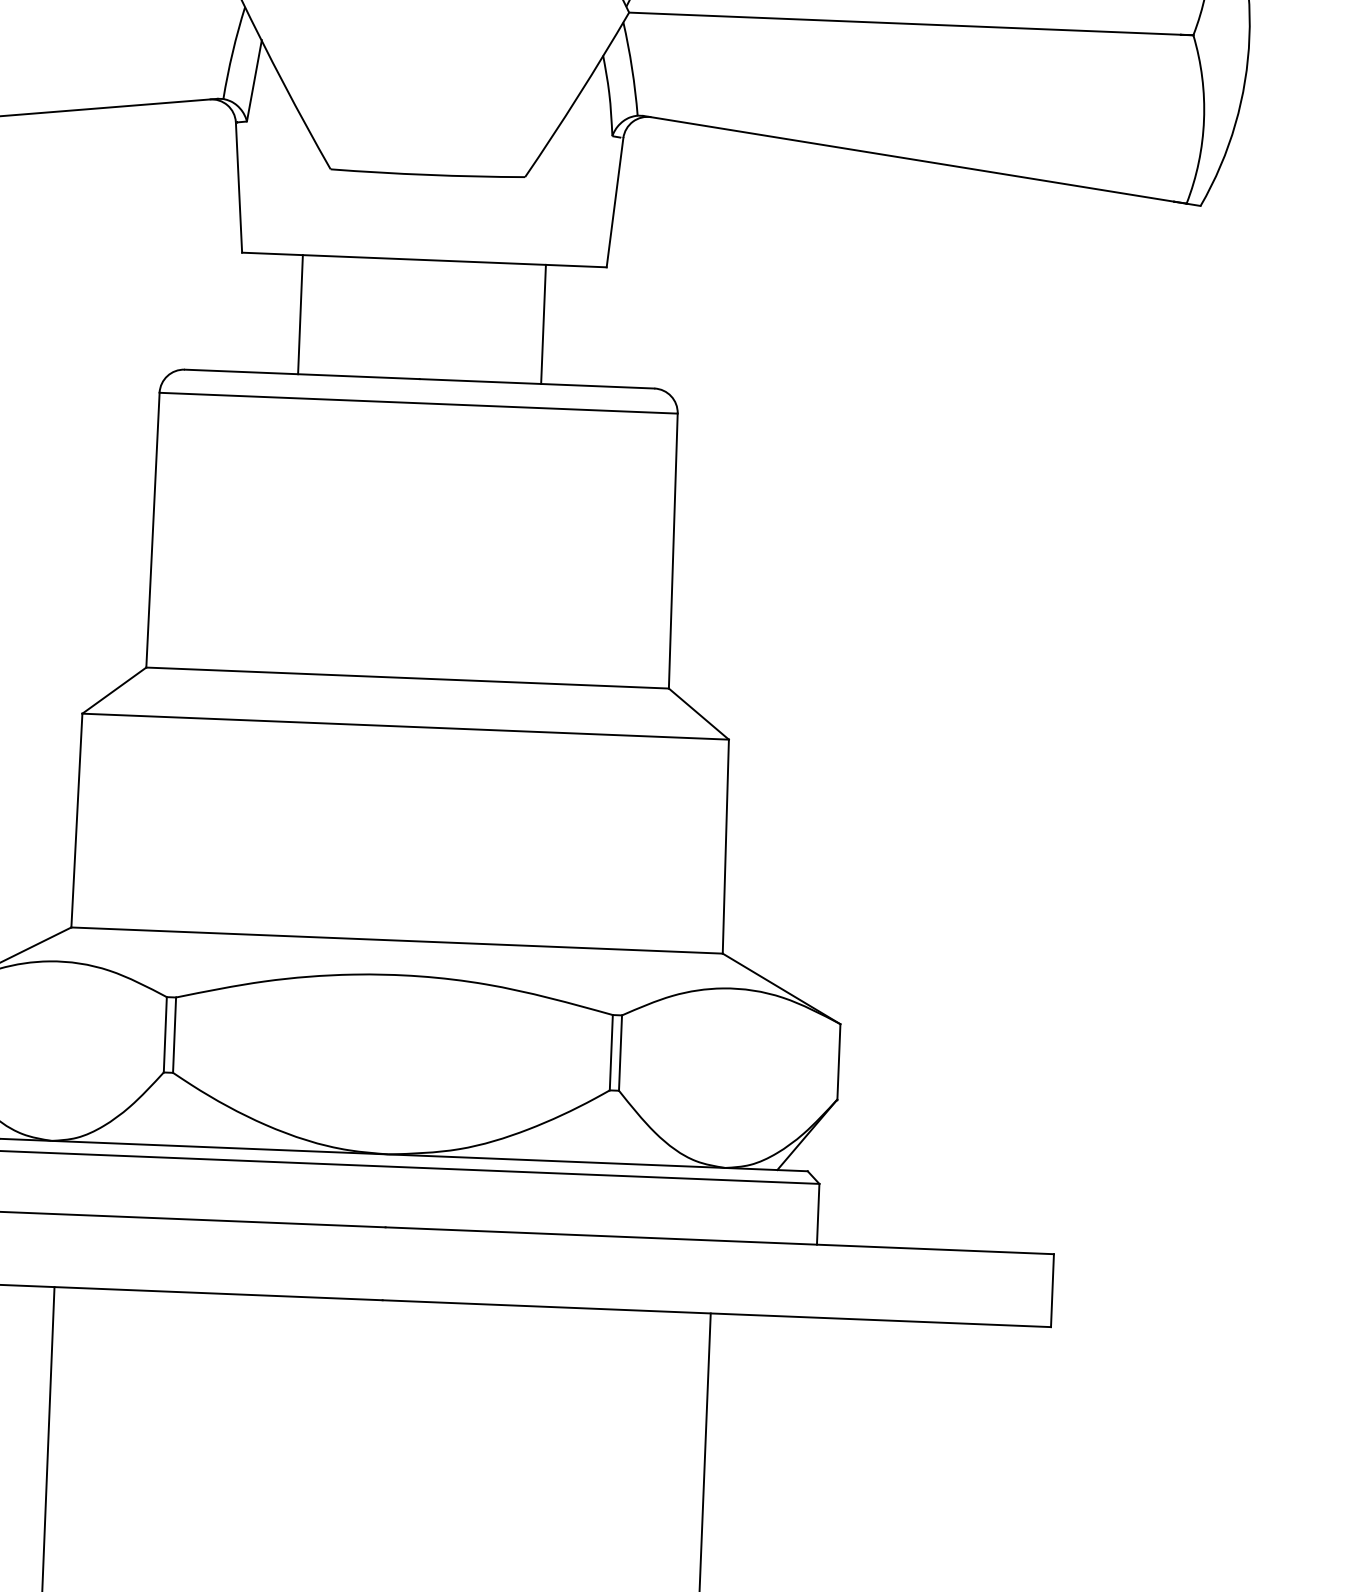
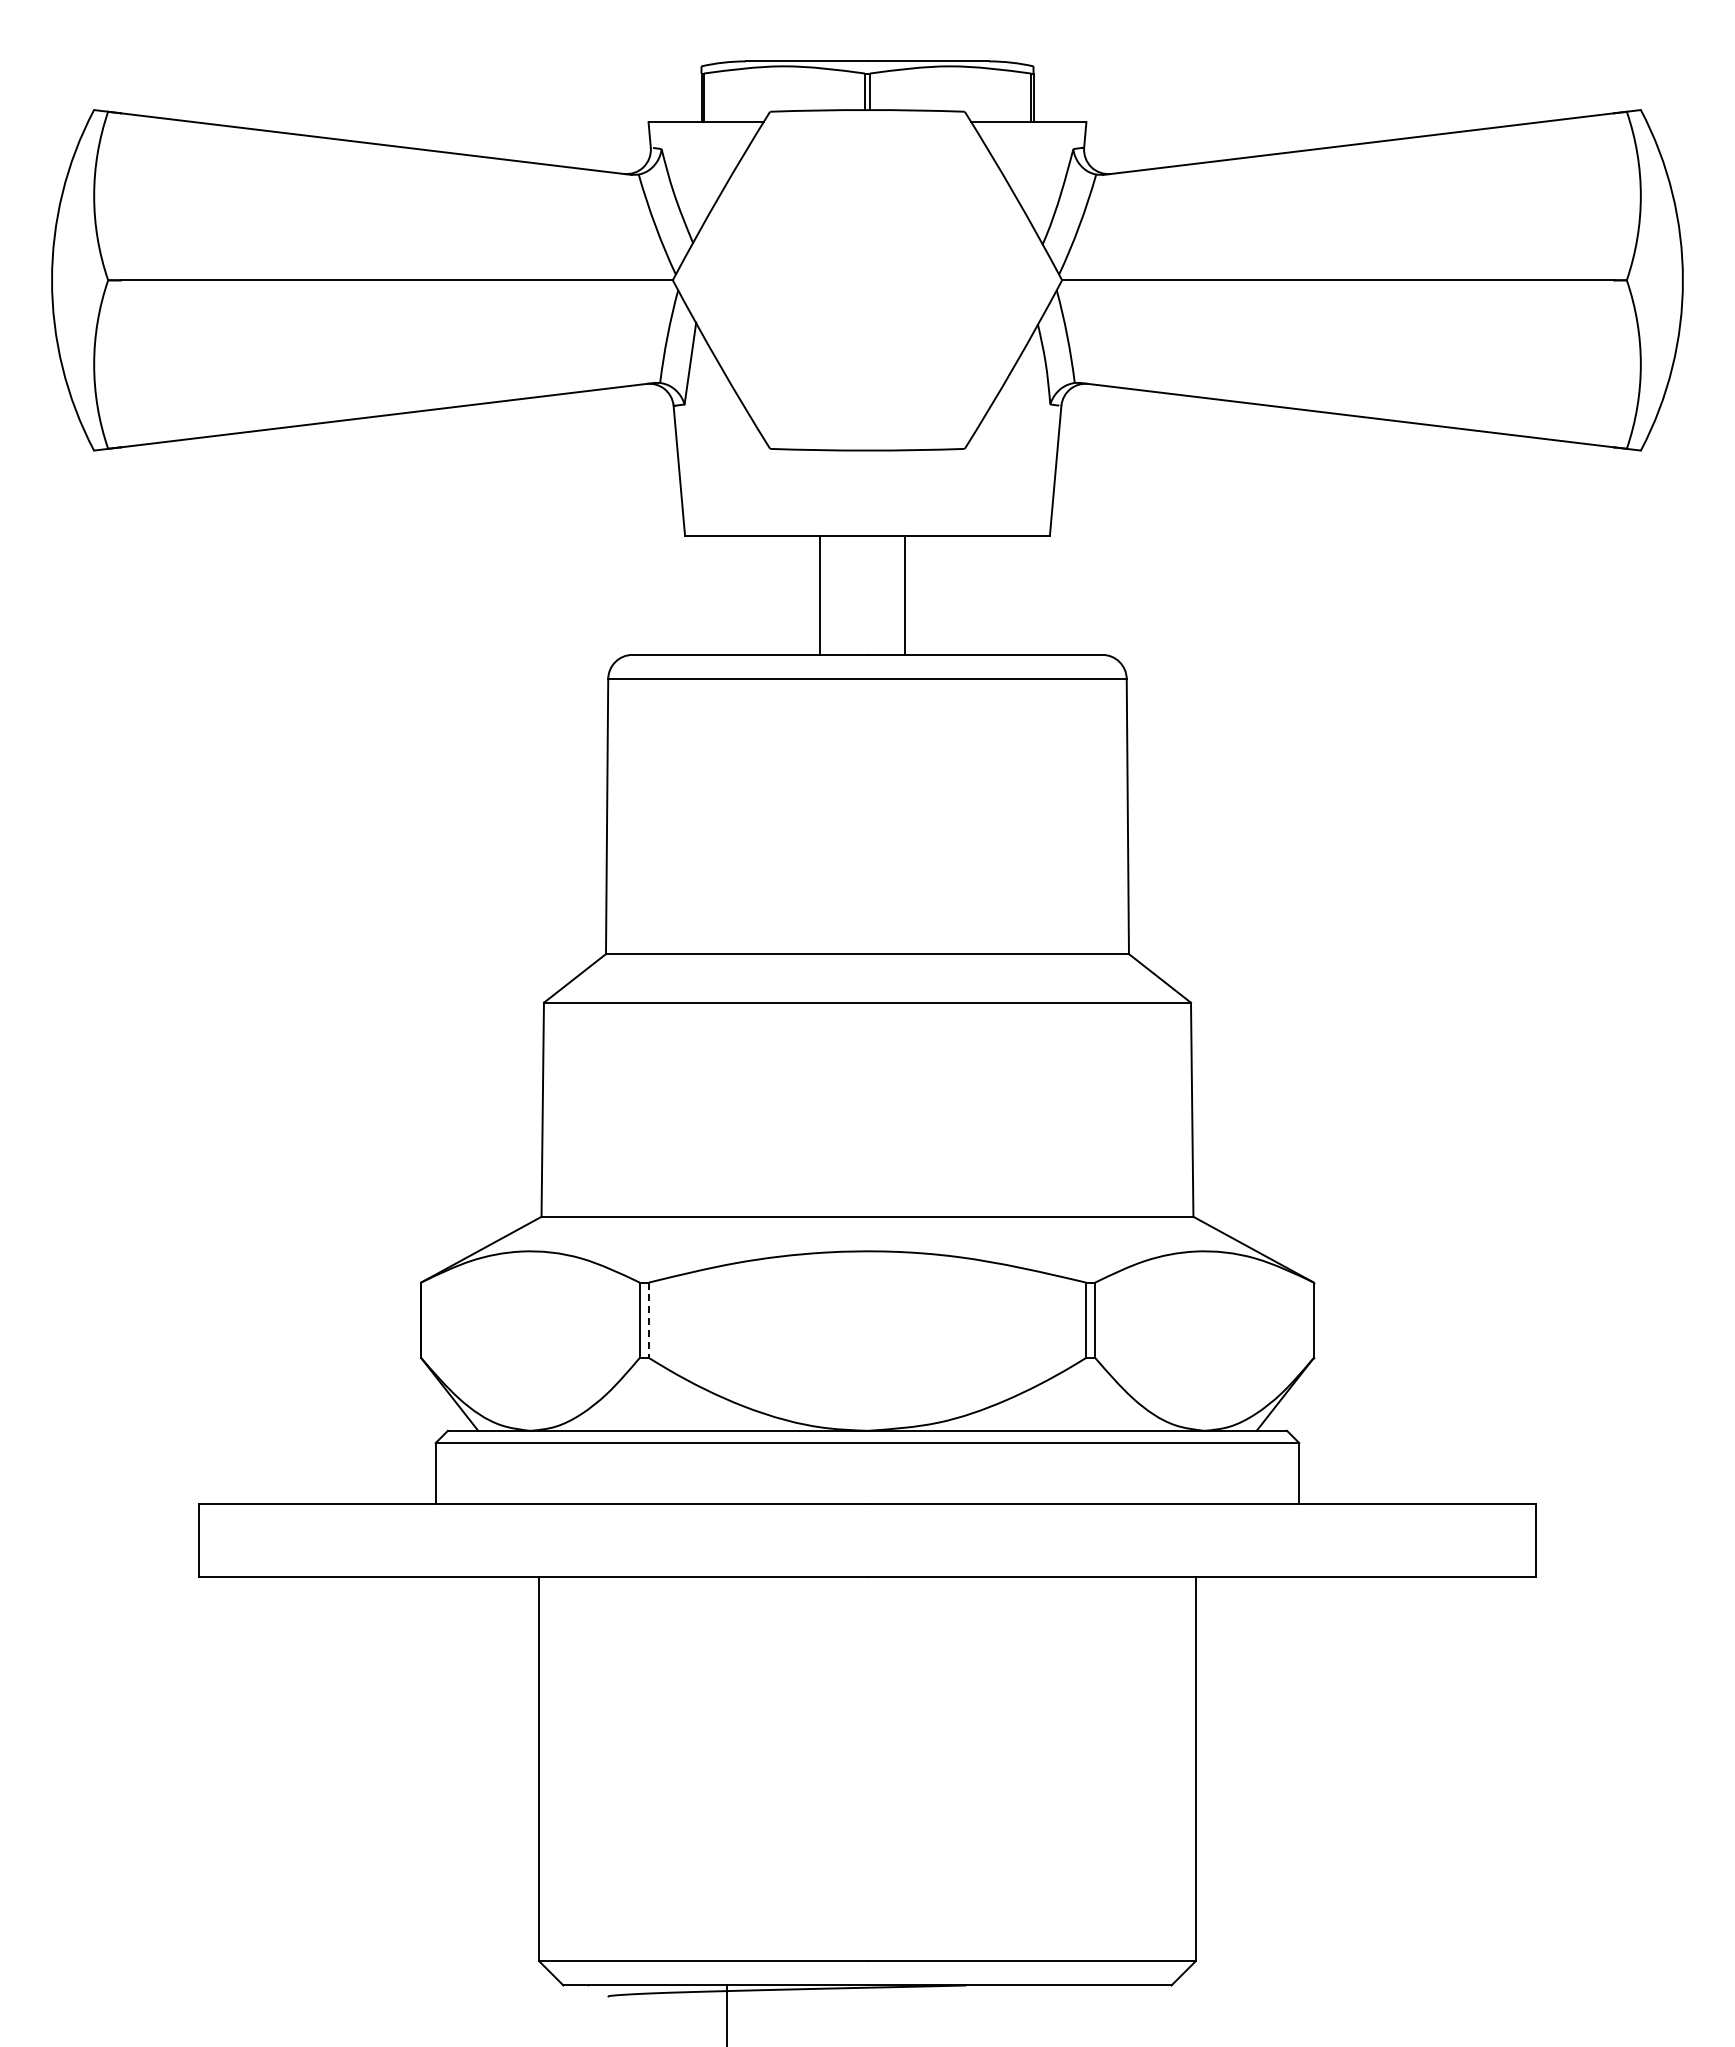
line: (300, 313) -> (819, 594), moved
line: (543, 323) -> (905, 594), moved
line: (174, 1035) -> (648, 1320), solid -> dashed

